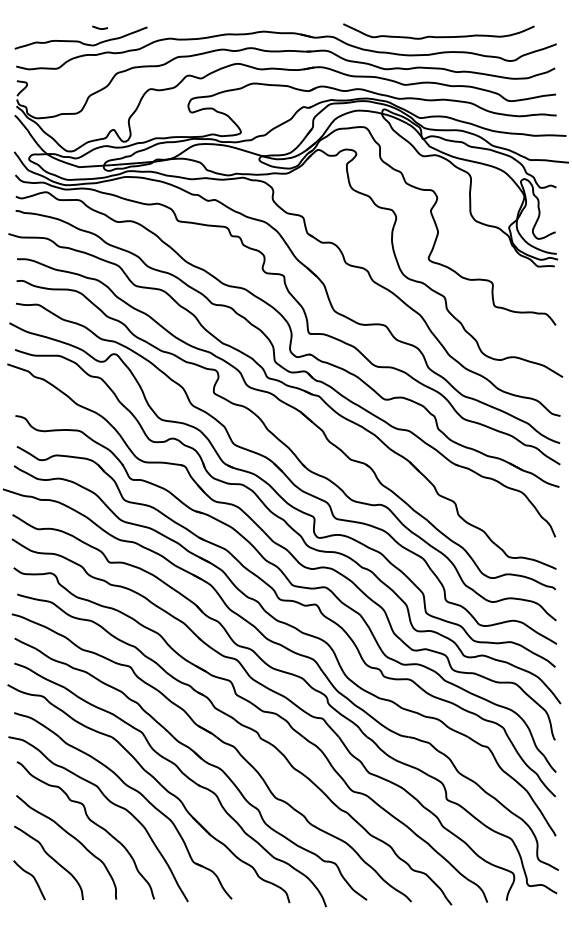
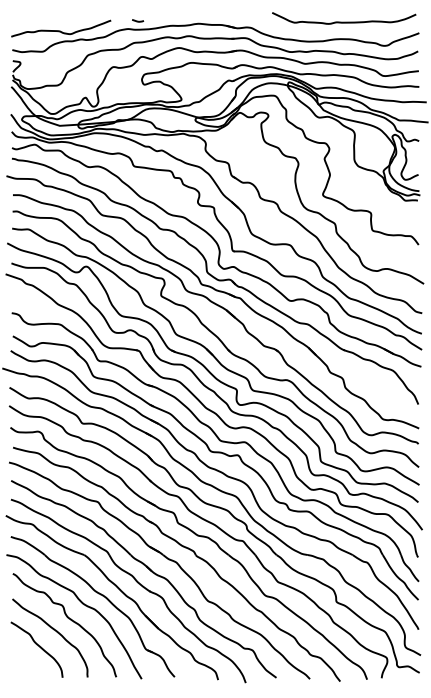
curve: (99, 27) -> (137, 20), moved
curve: (438, 36) -> (343, 22), moved
curve: (32, 877) -> (24, 660), removed

